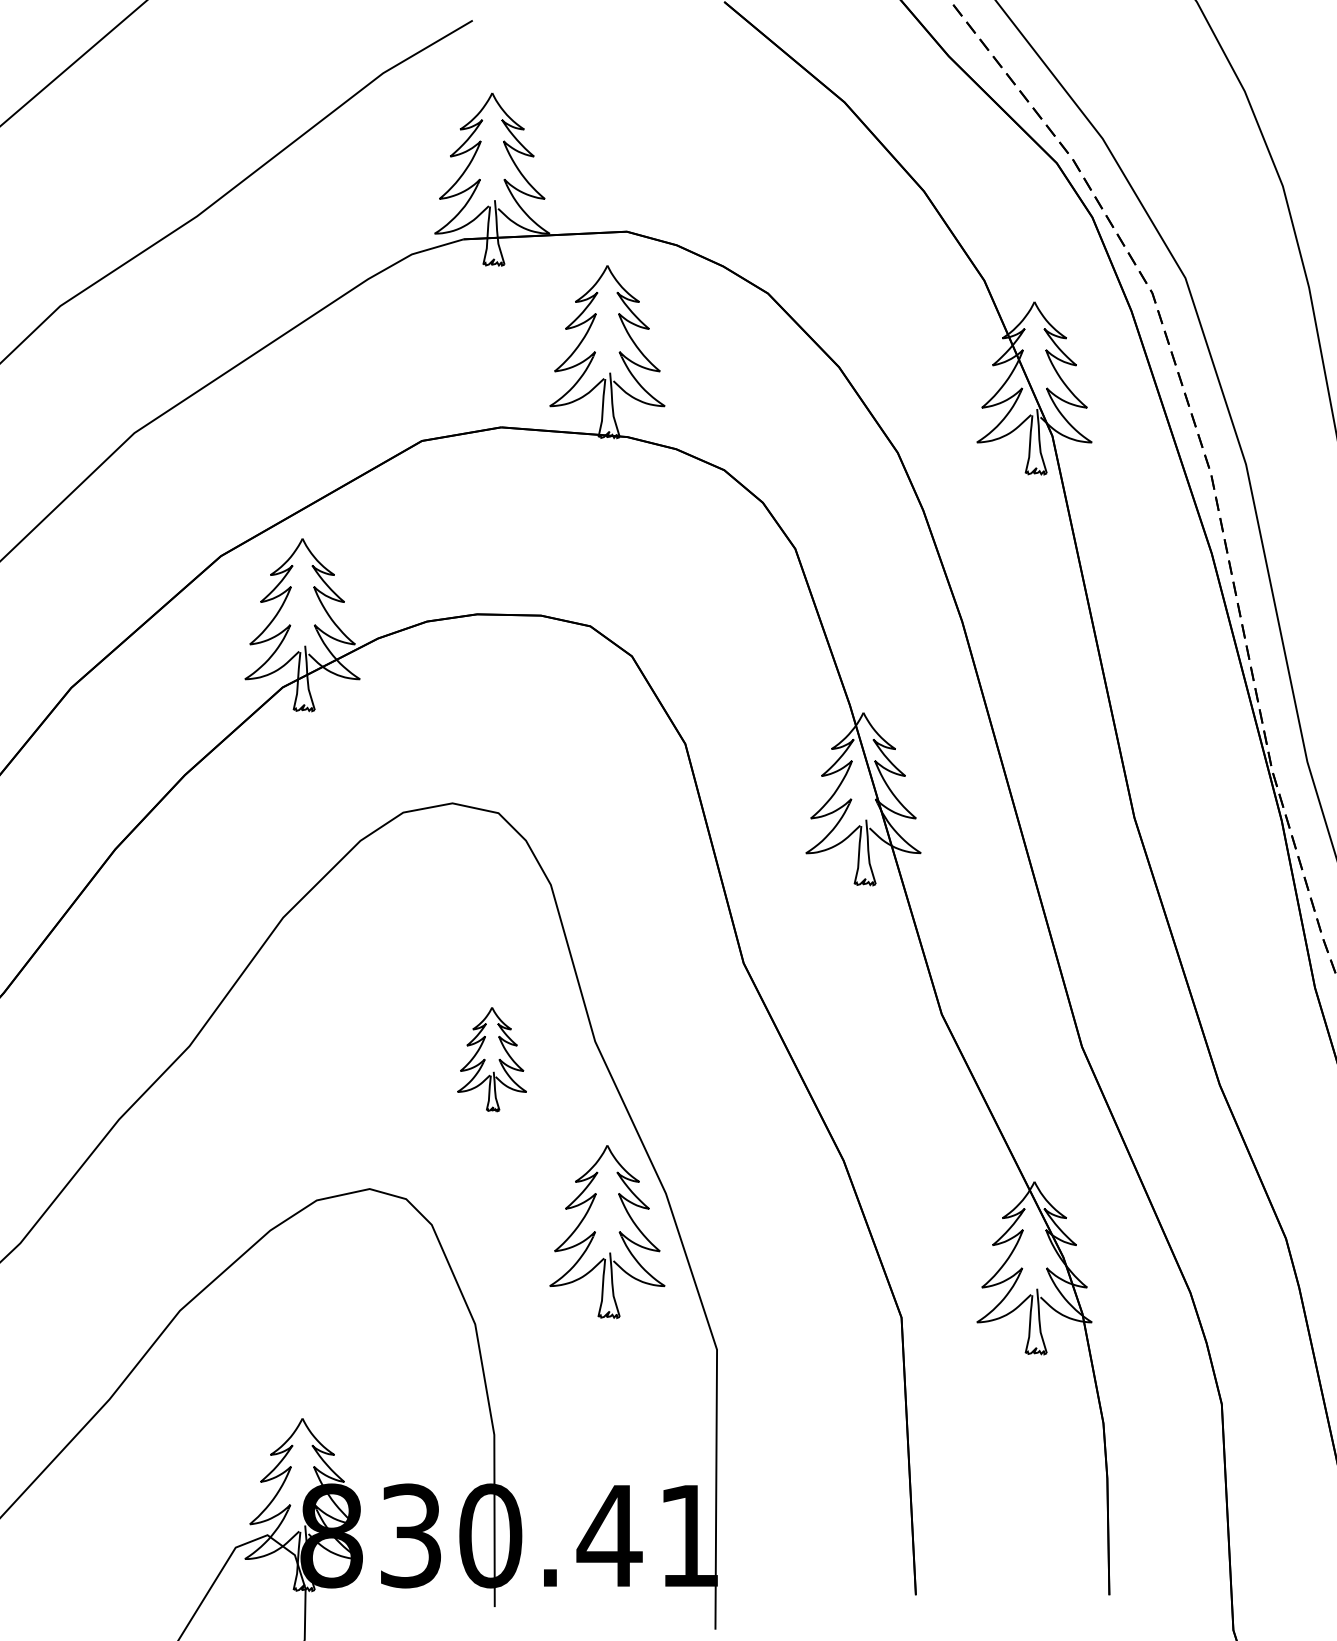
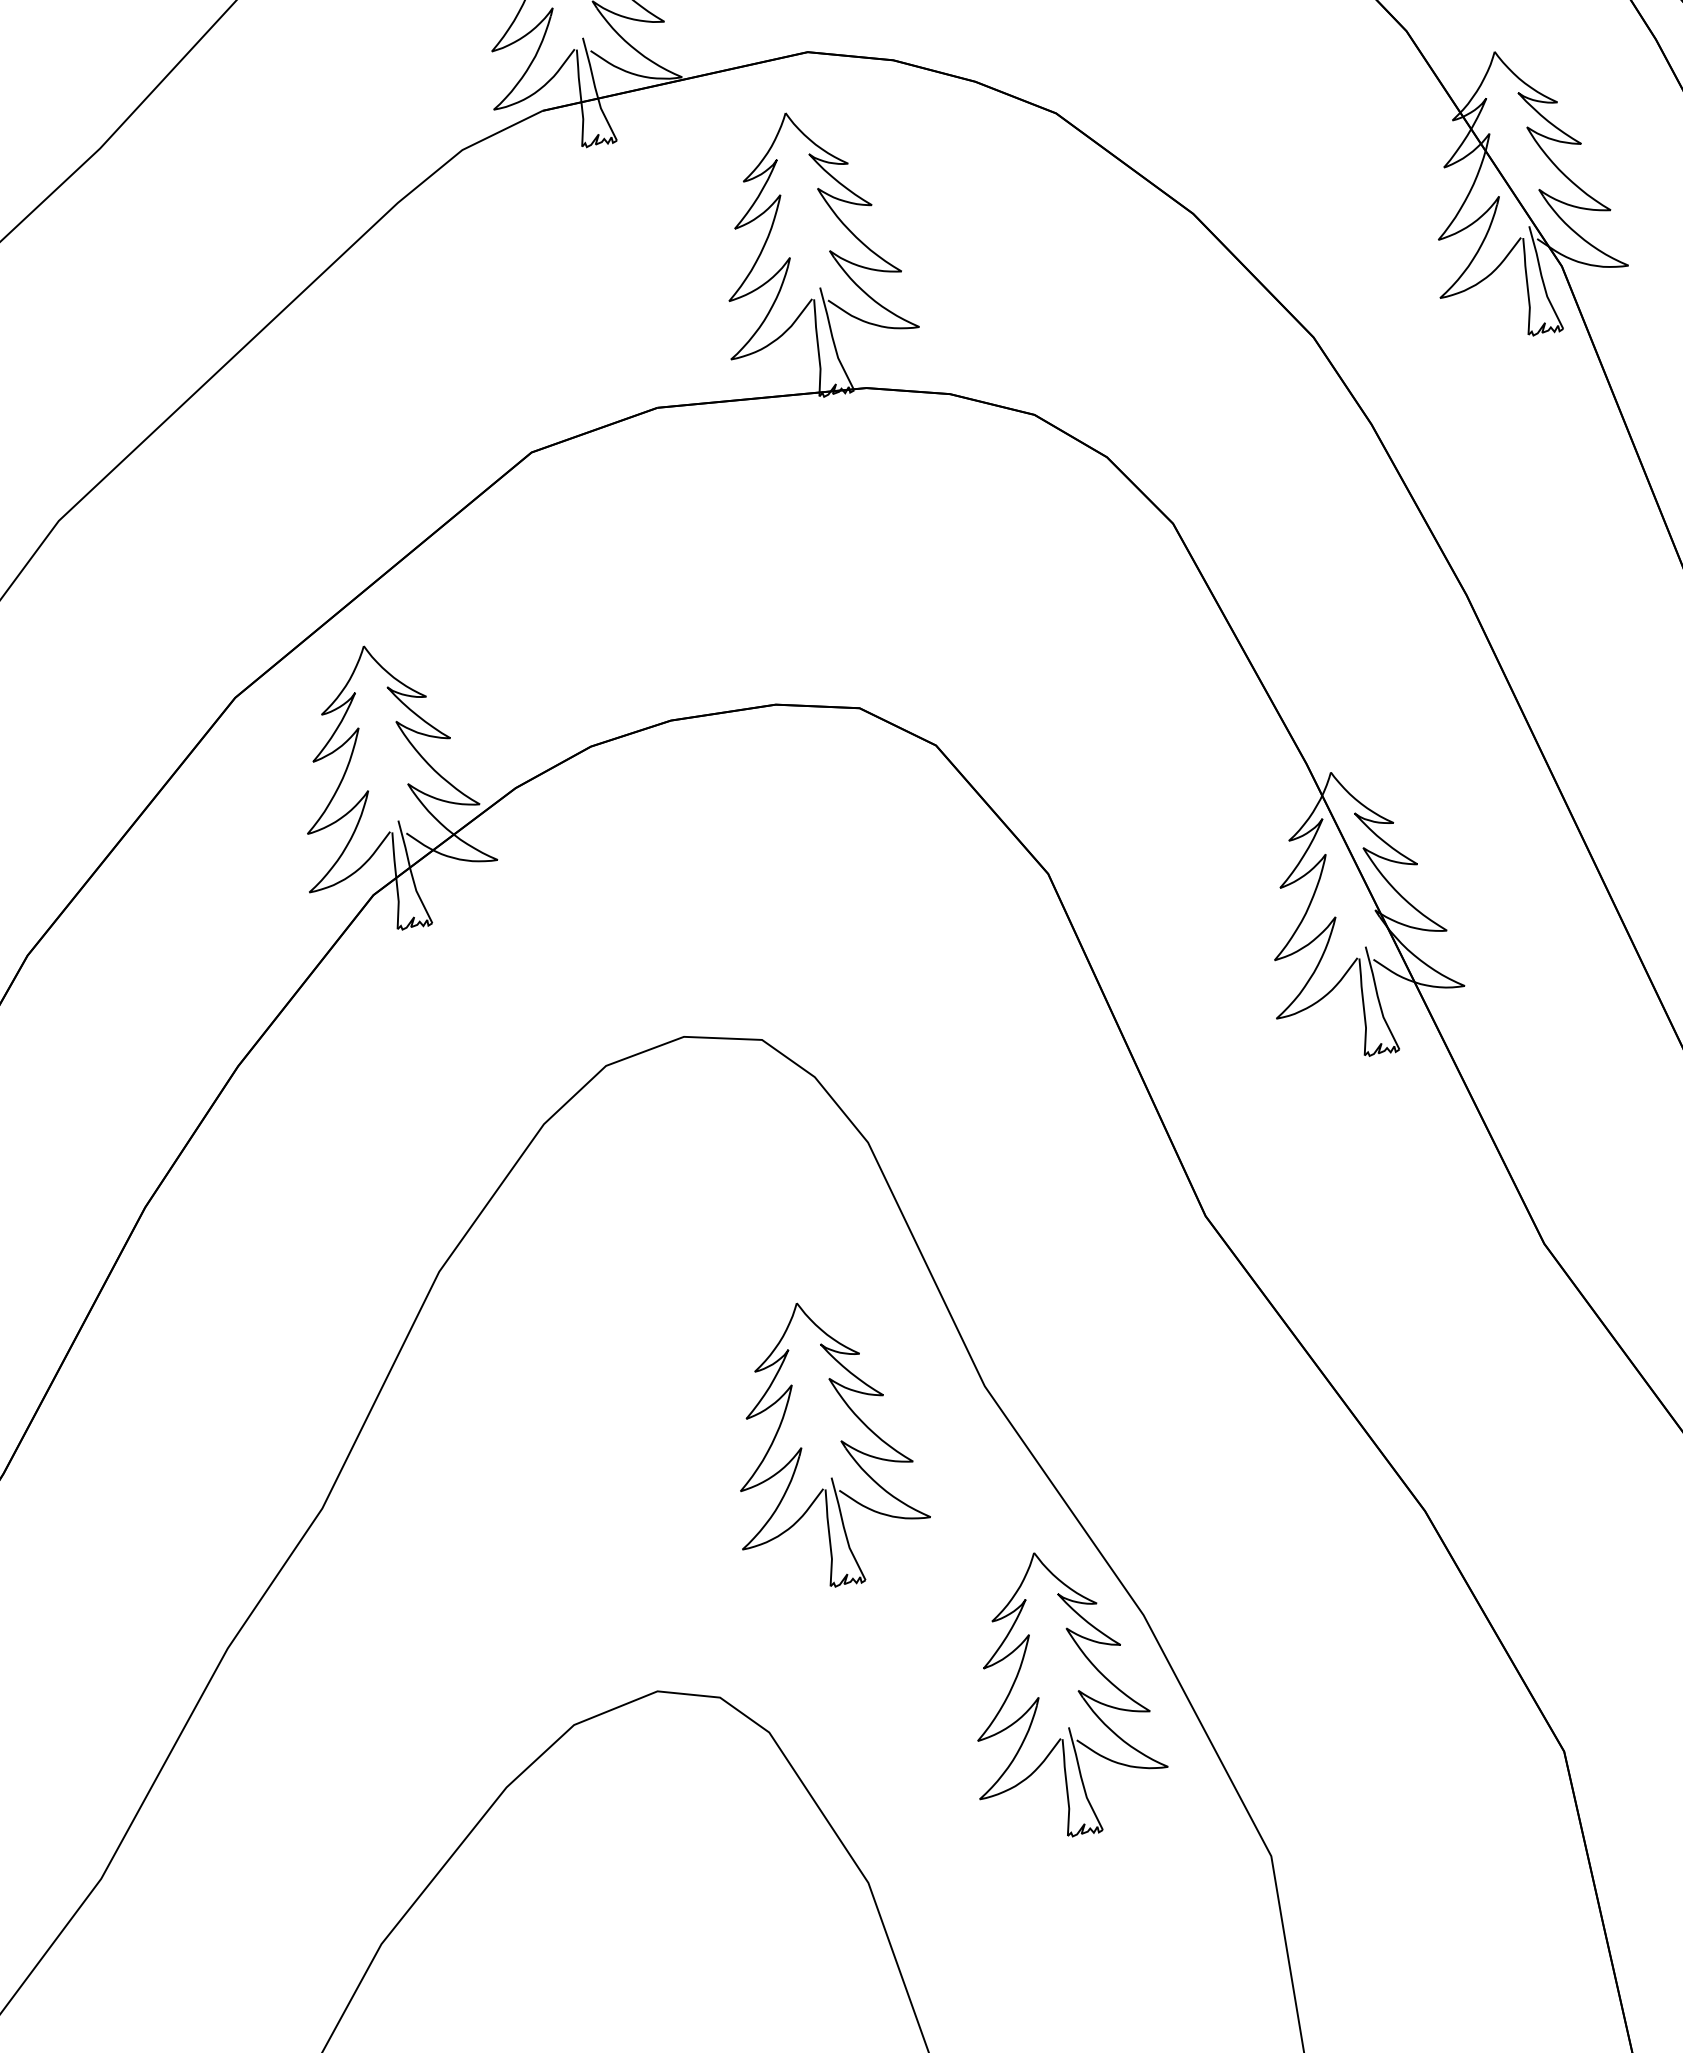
part: (491, 1059) -> (820, 1444), size x1.67

